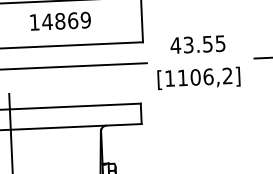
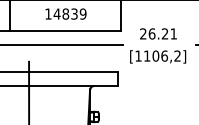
text: (73, 19) -> (74, 13), 14869 -> 14839
text: (196, 43) -> (157, 33), 43.55 -> 26.21

